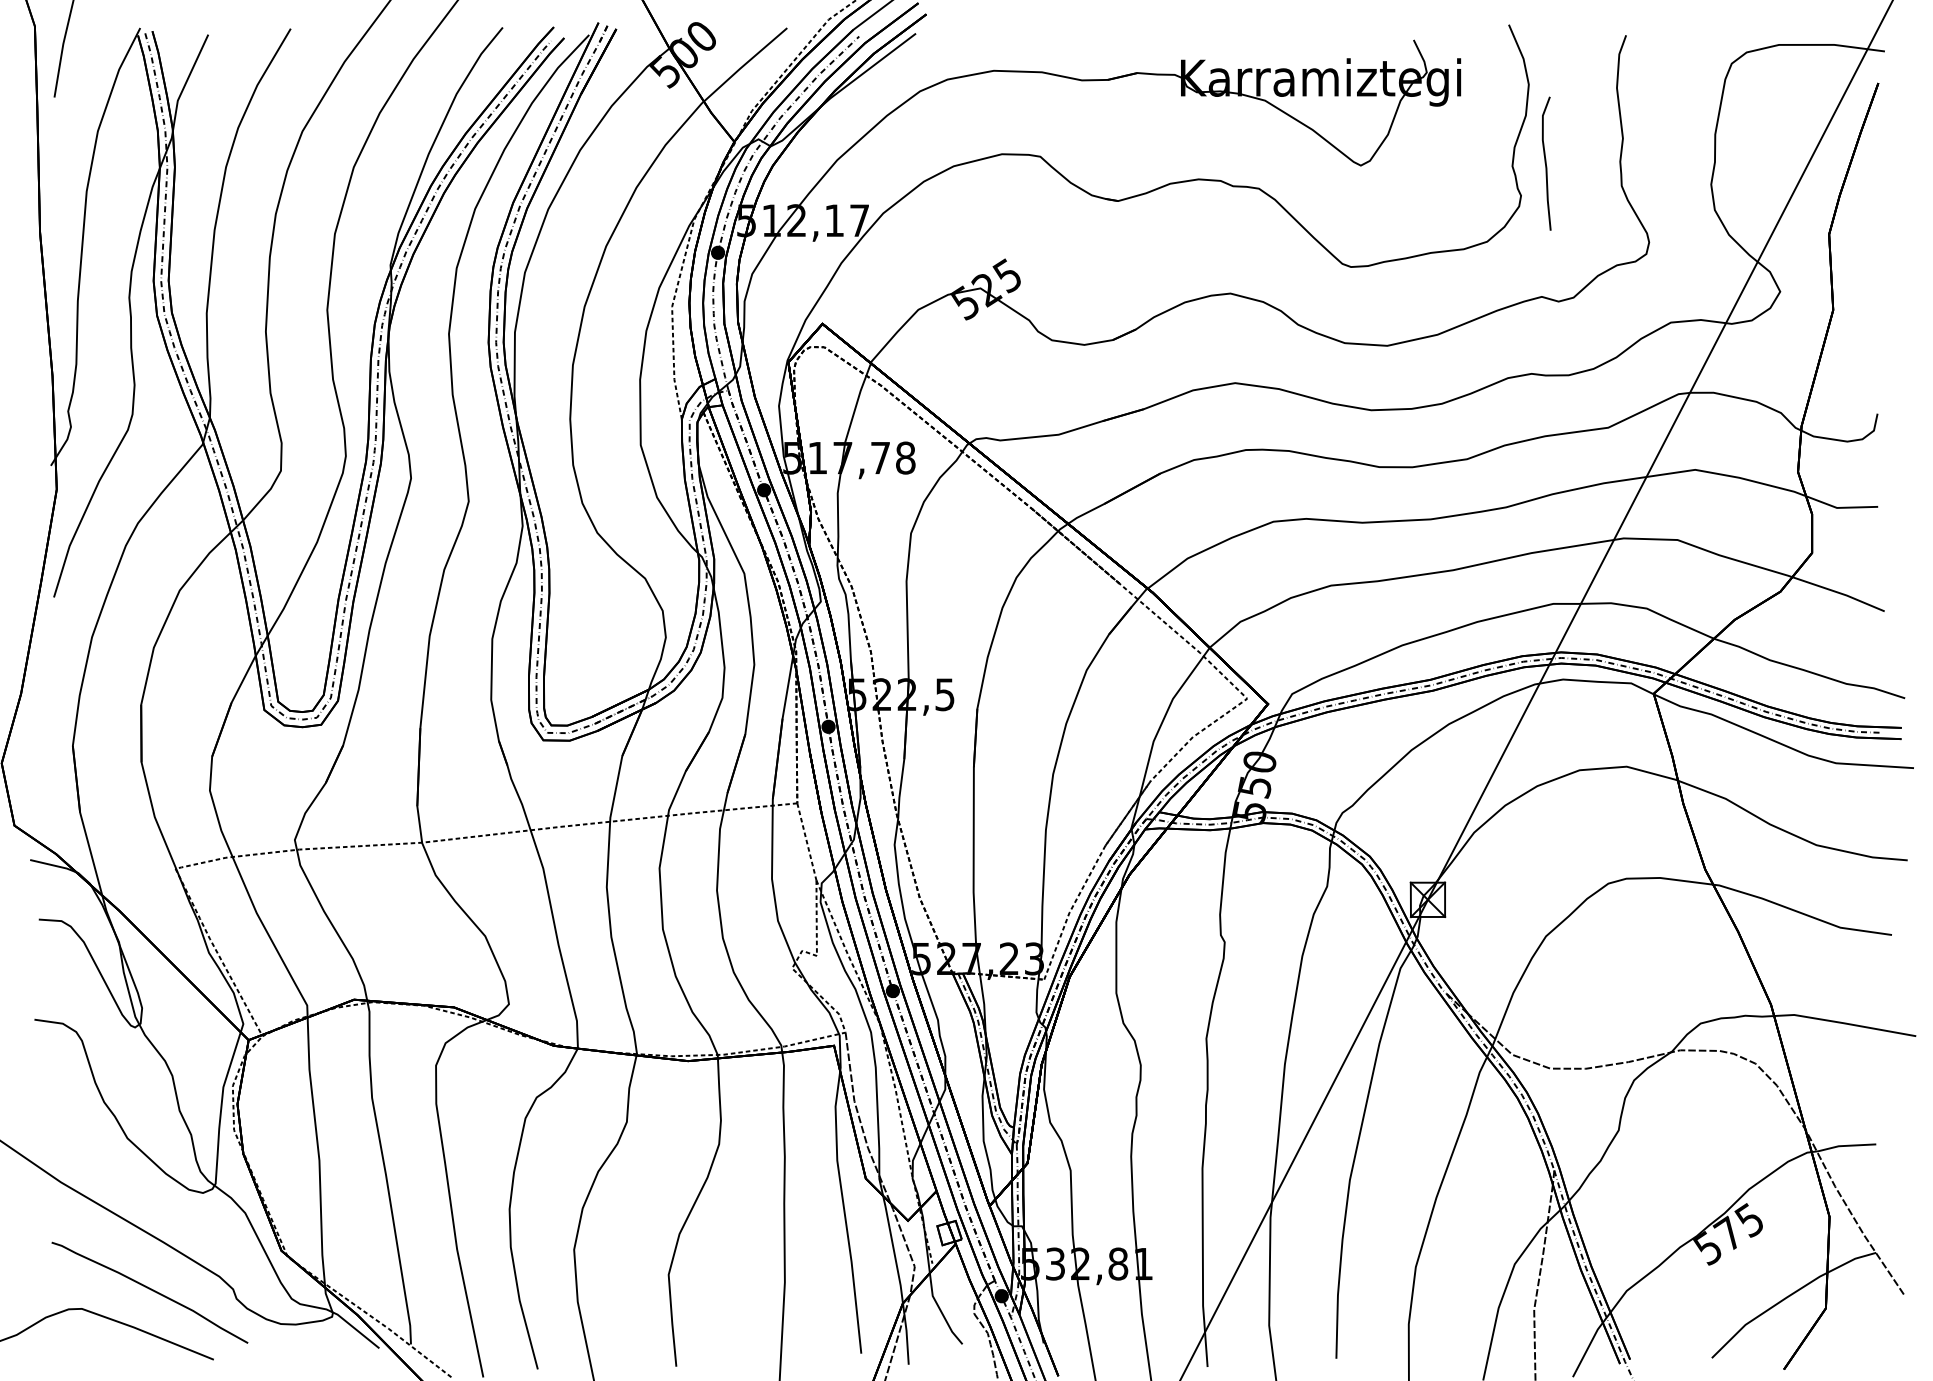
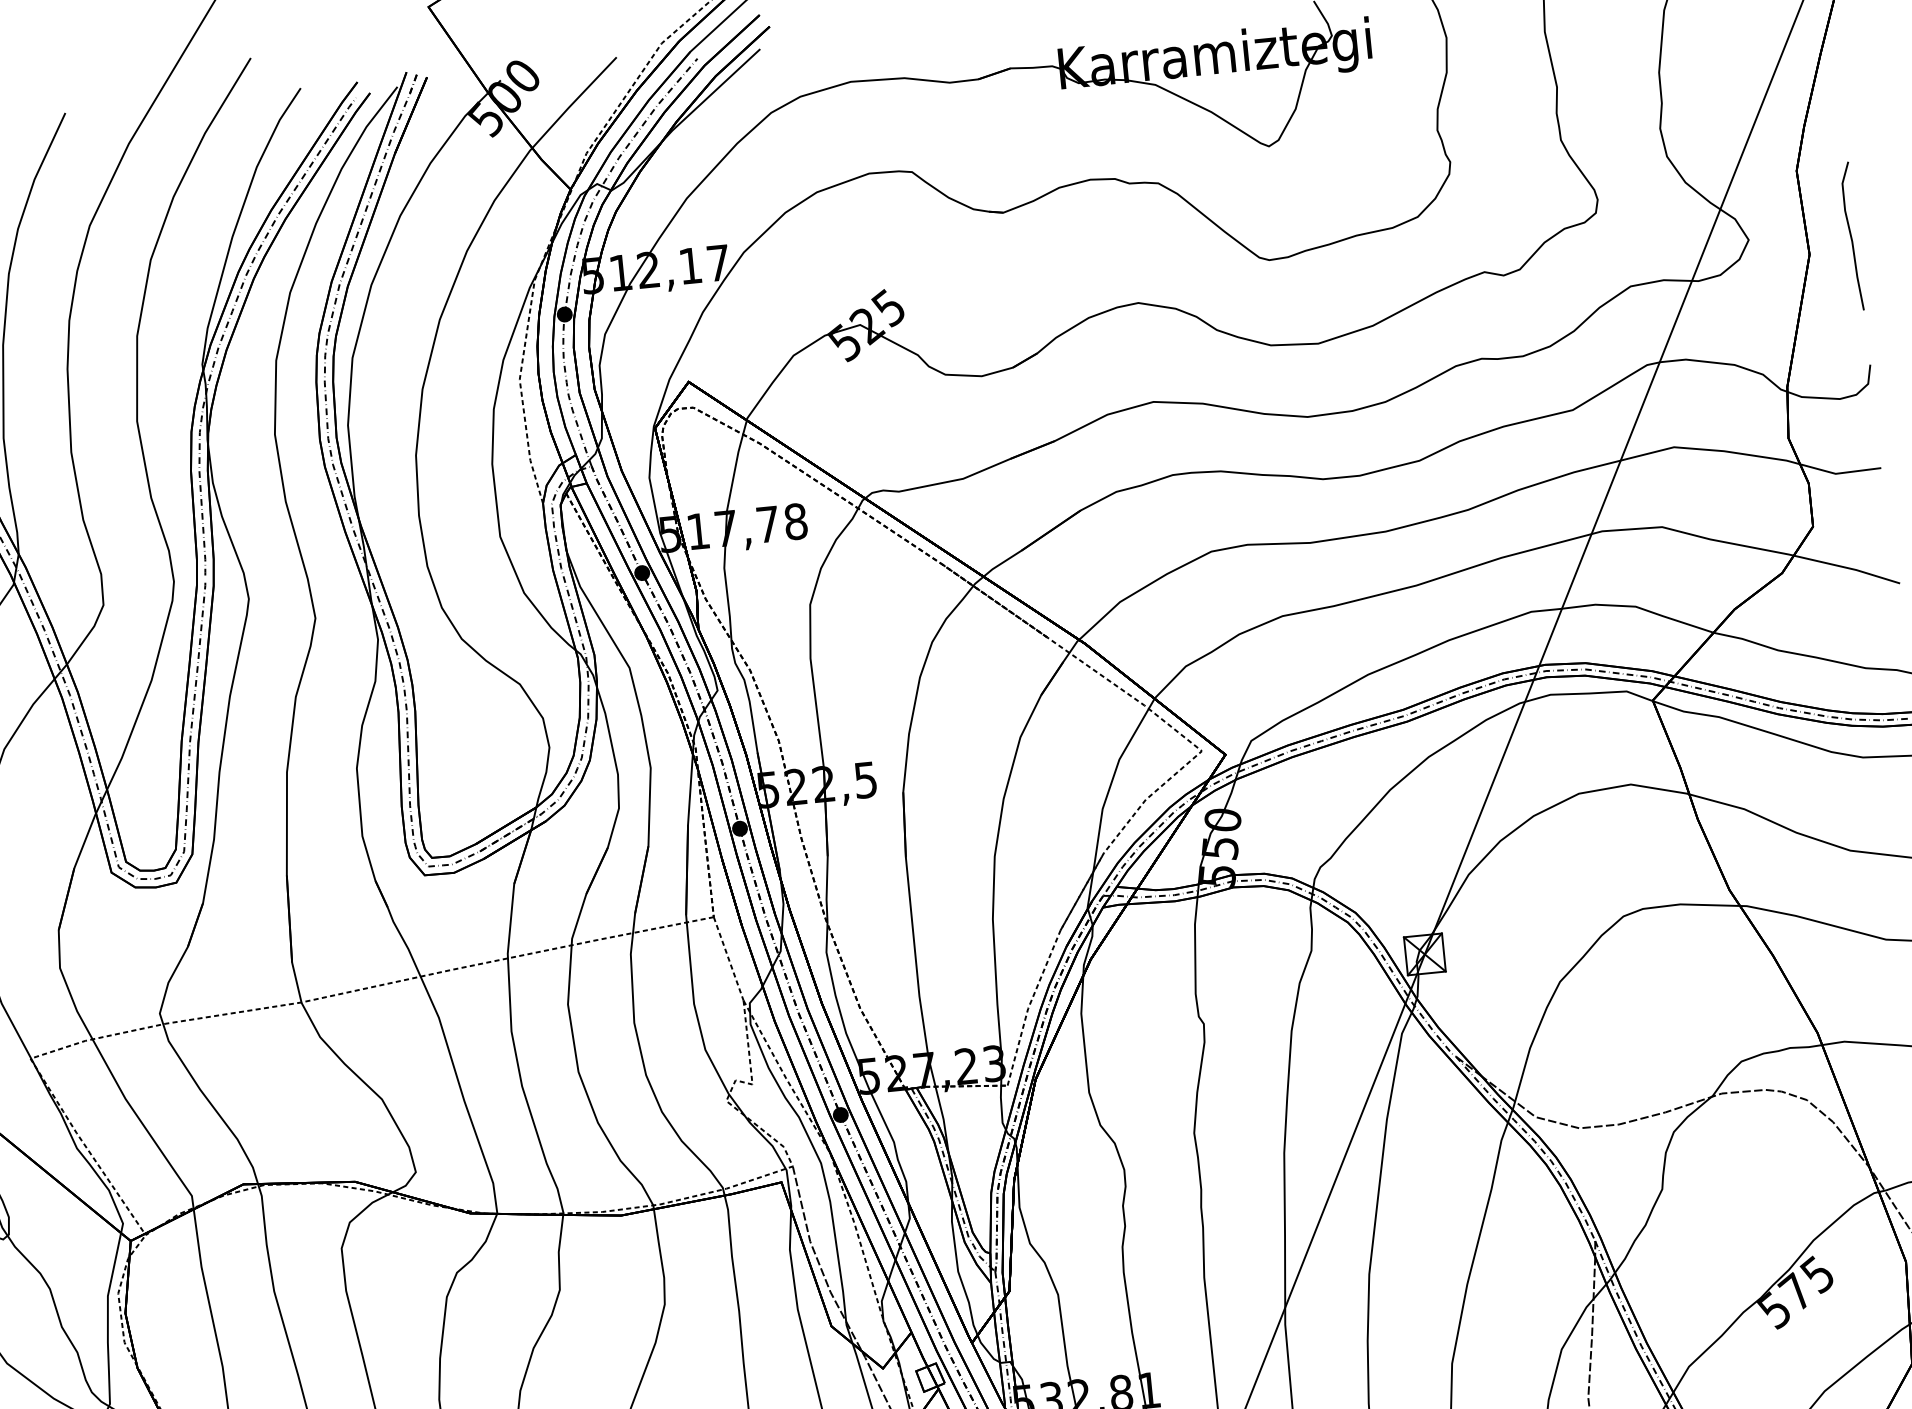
curve: (1546, 163) -> (1851, 236), moved

